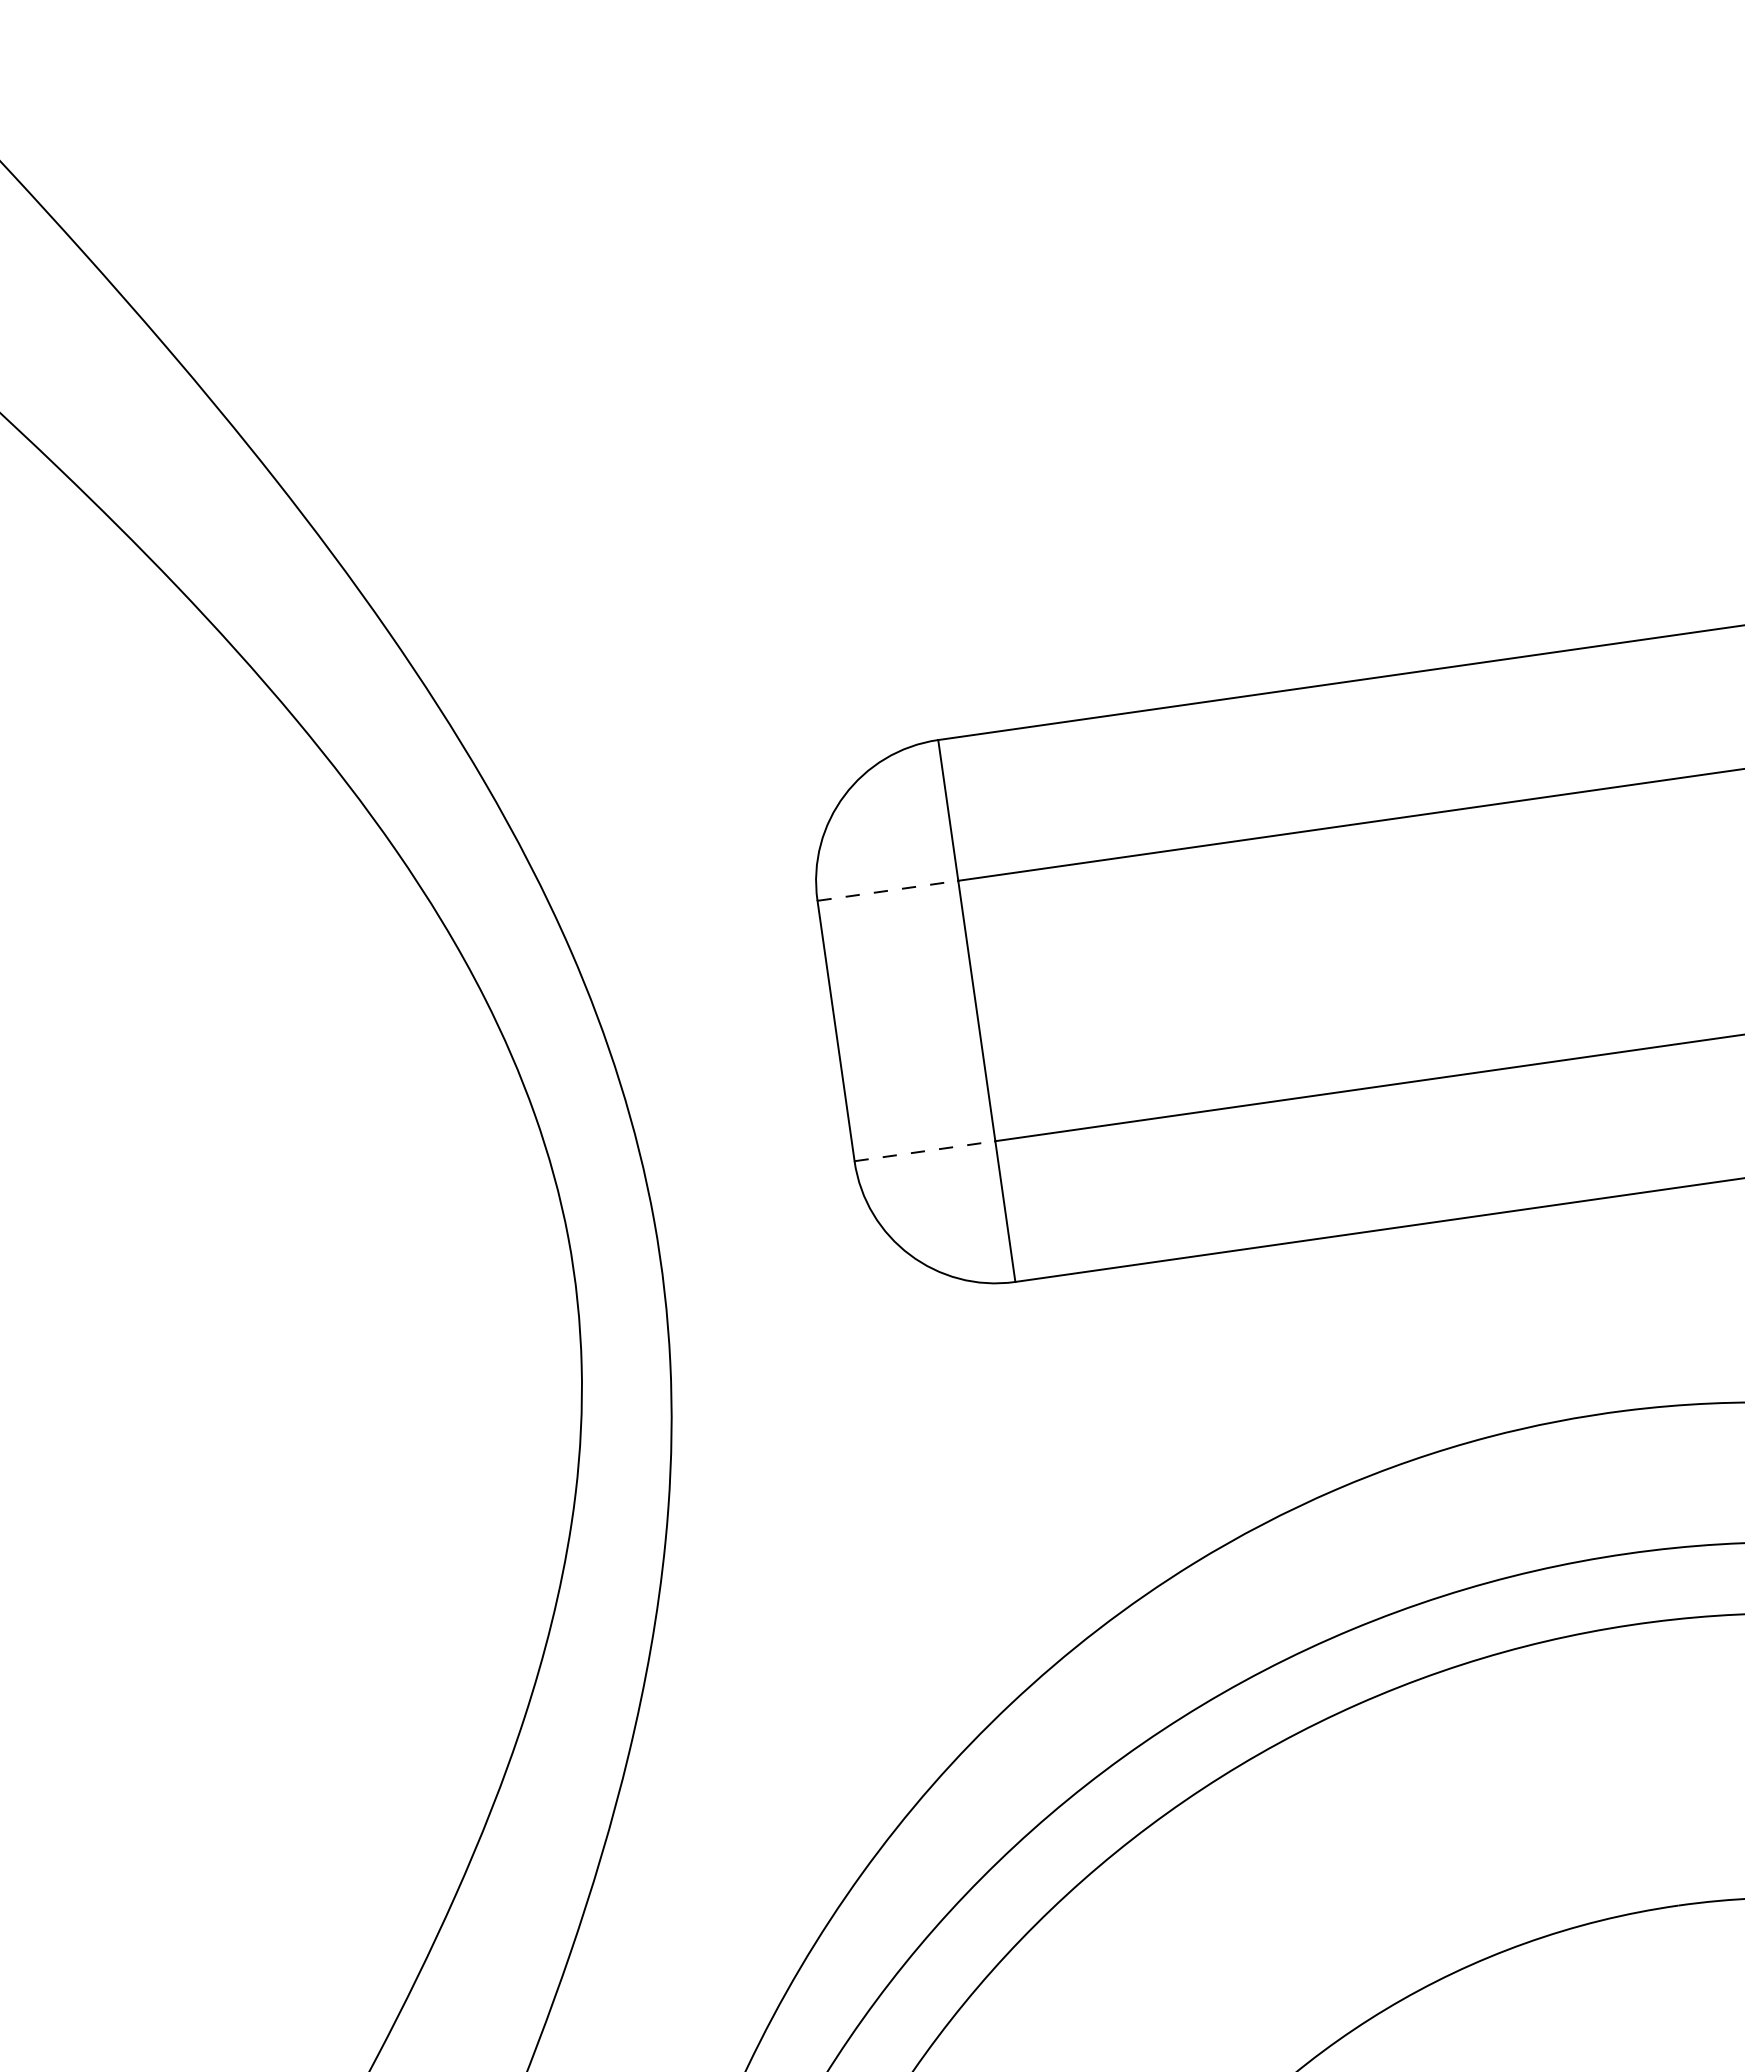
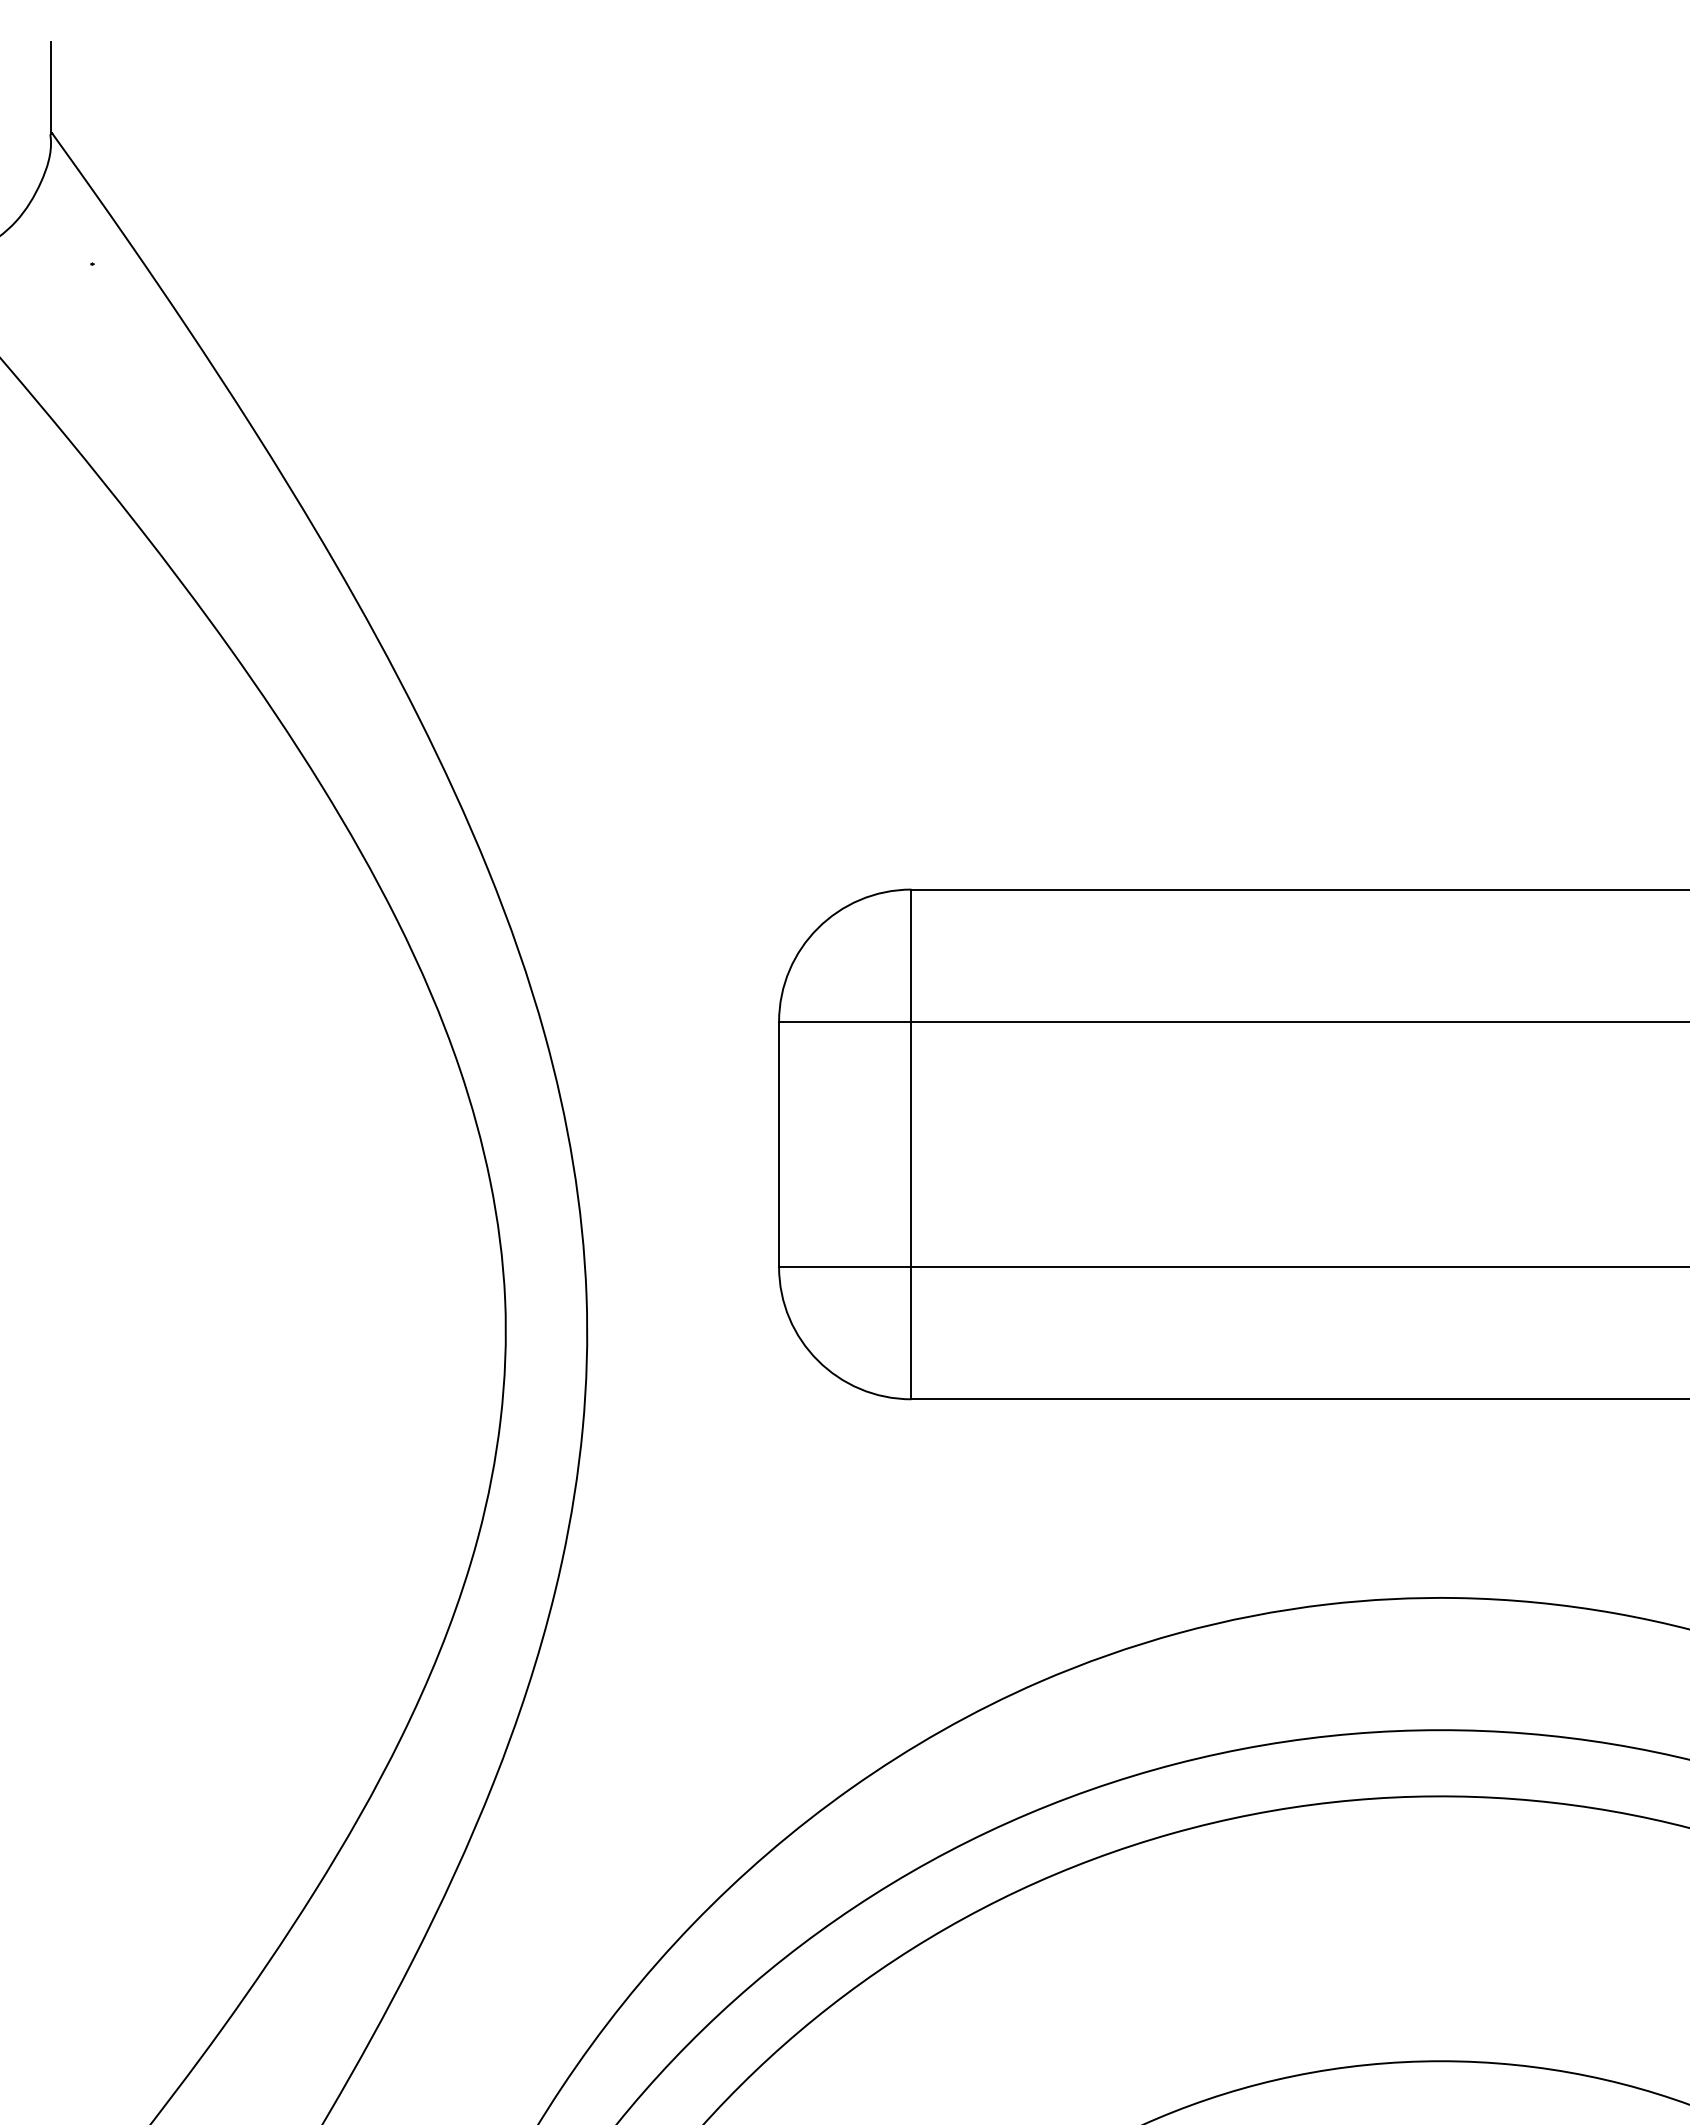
line: (888, 890) -> (845, 1021), dashed -> solid
line: (925, 1150) -> (845, 1266), dashed -> solid

